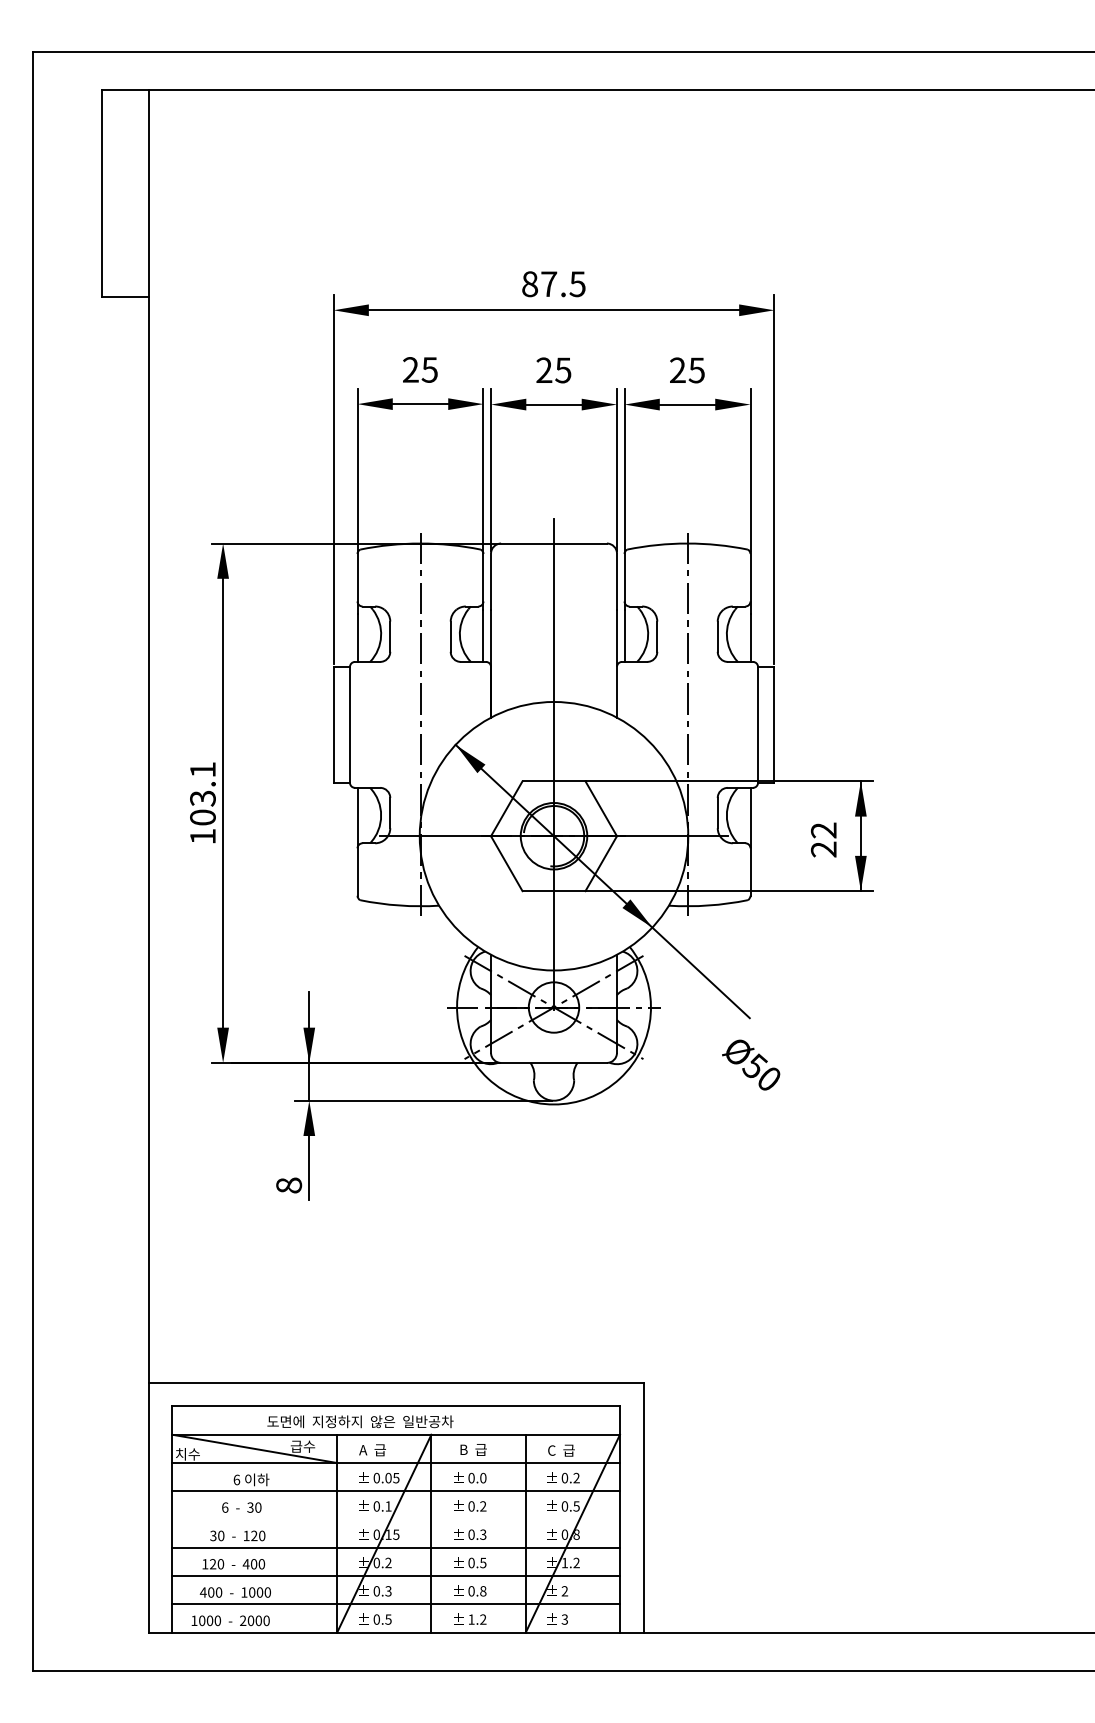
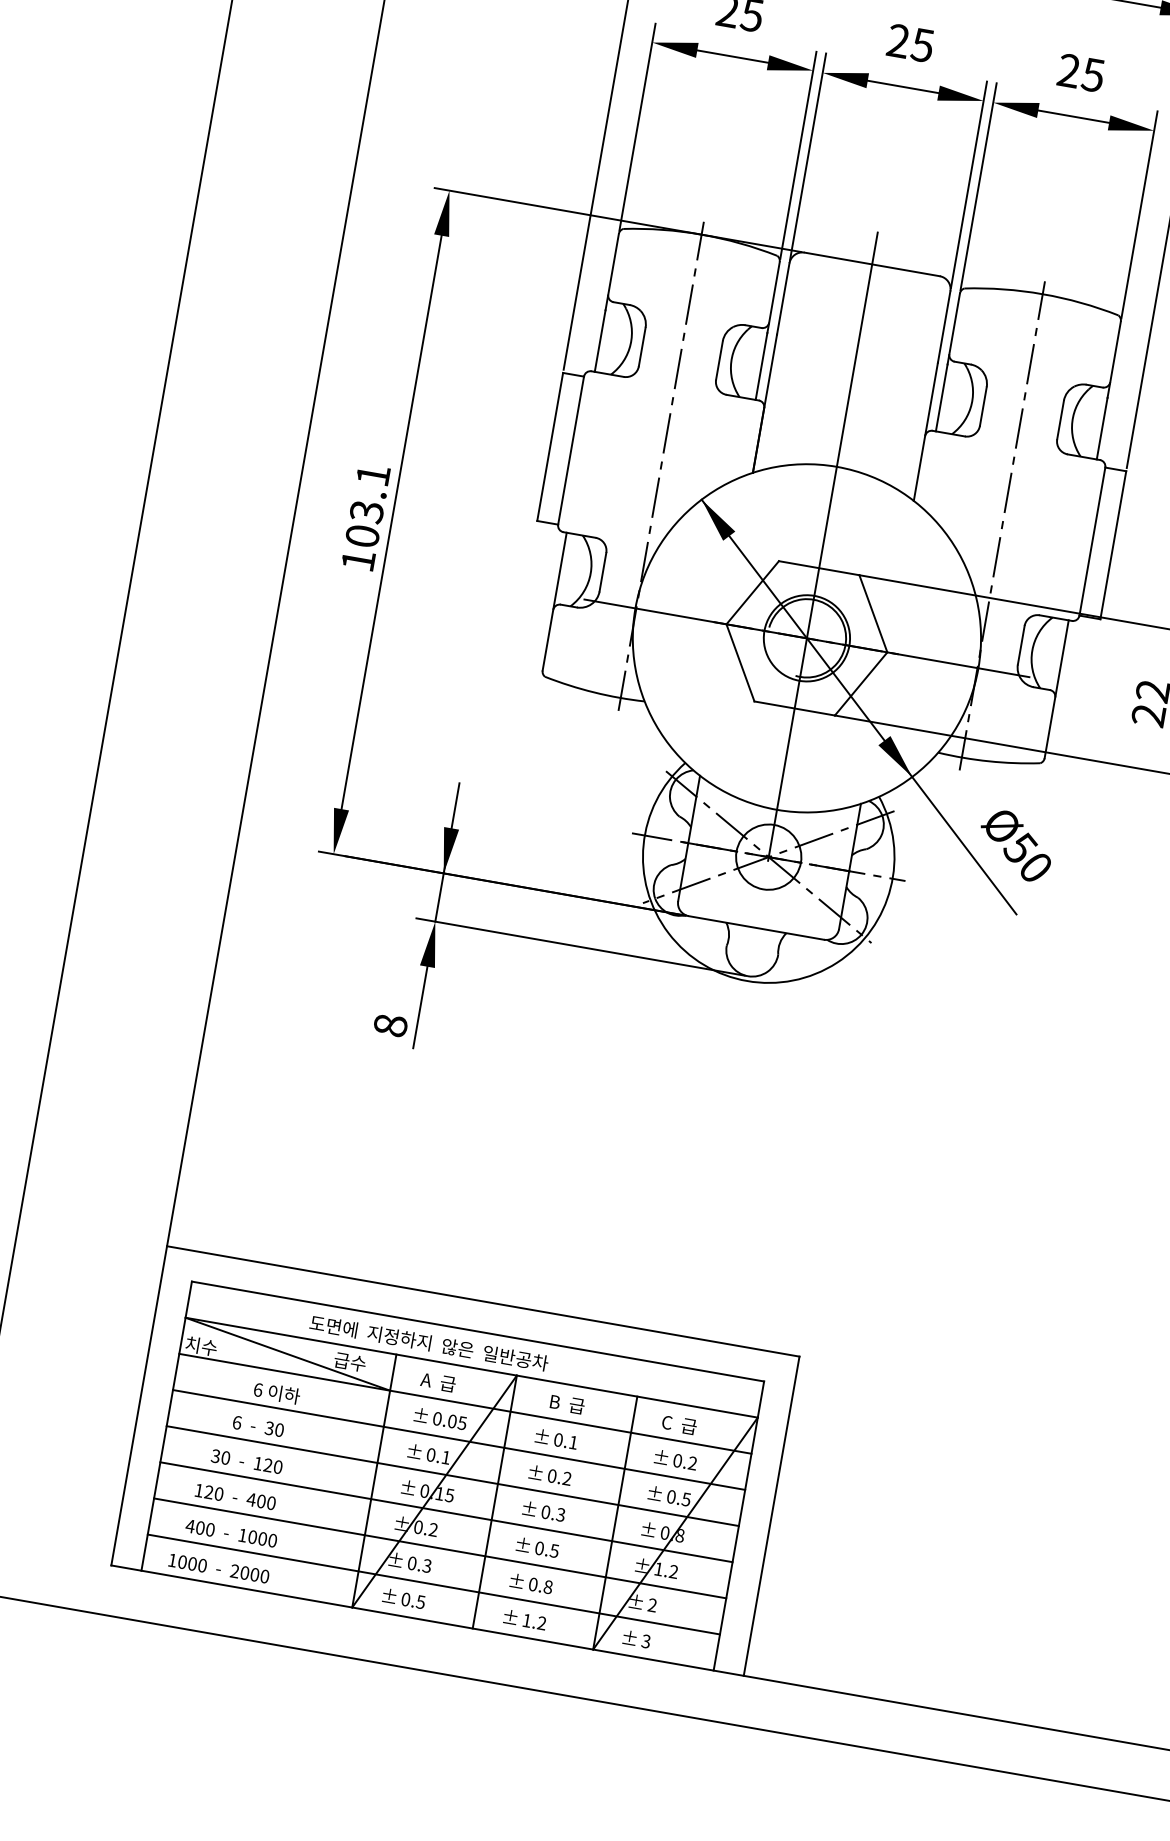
text: (751, 1064) -> (1016, 845), moved
text: (483, 1477) -> (573, 1441), 0.0 -> 0.1
line: (396, 1519) -> (453, 1476), added

